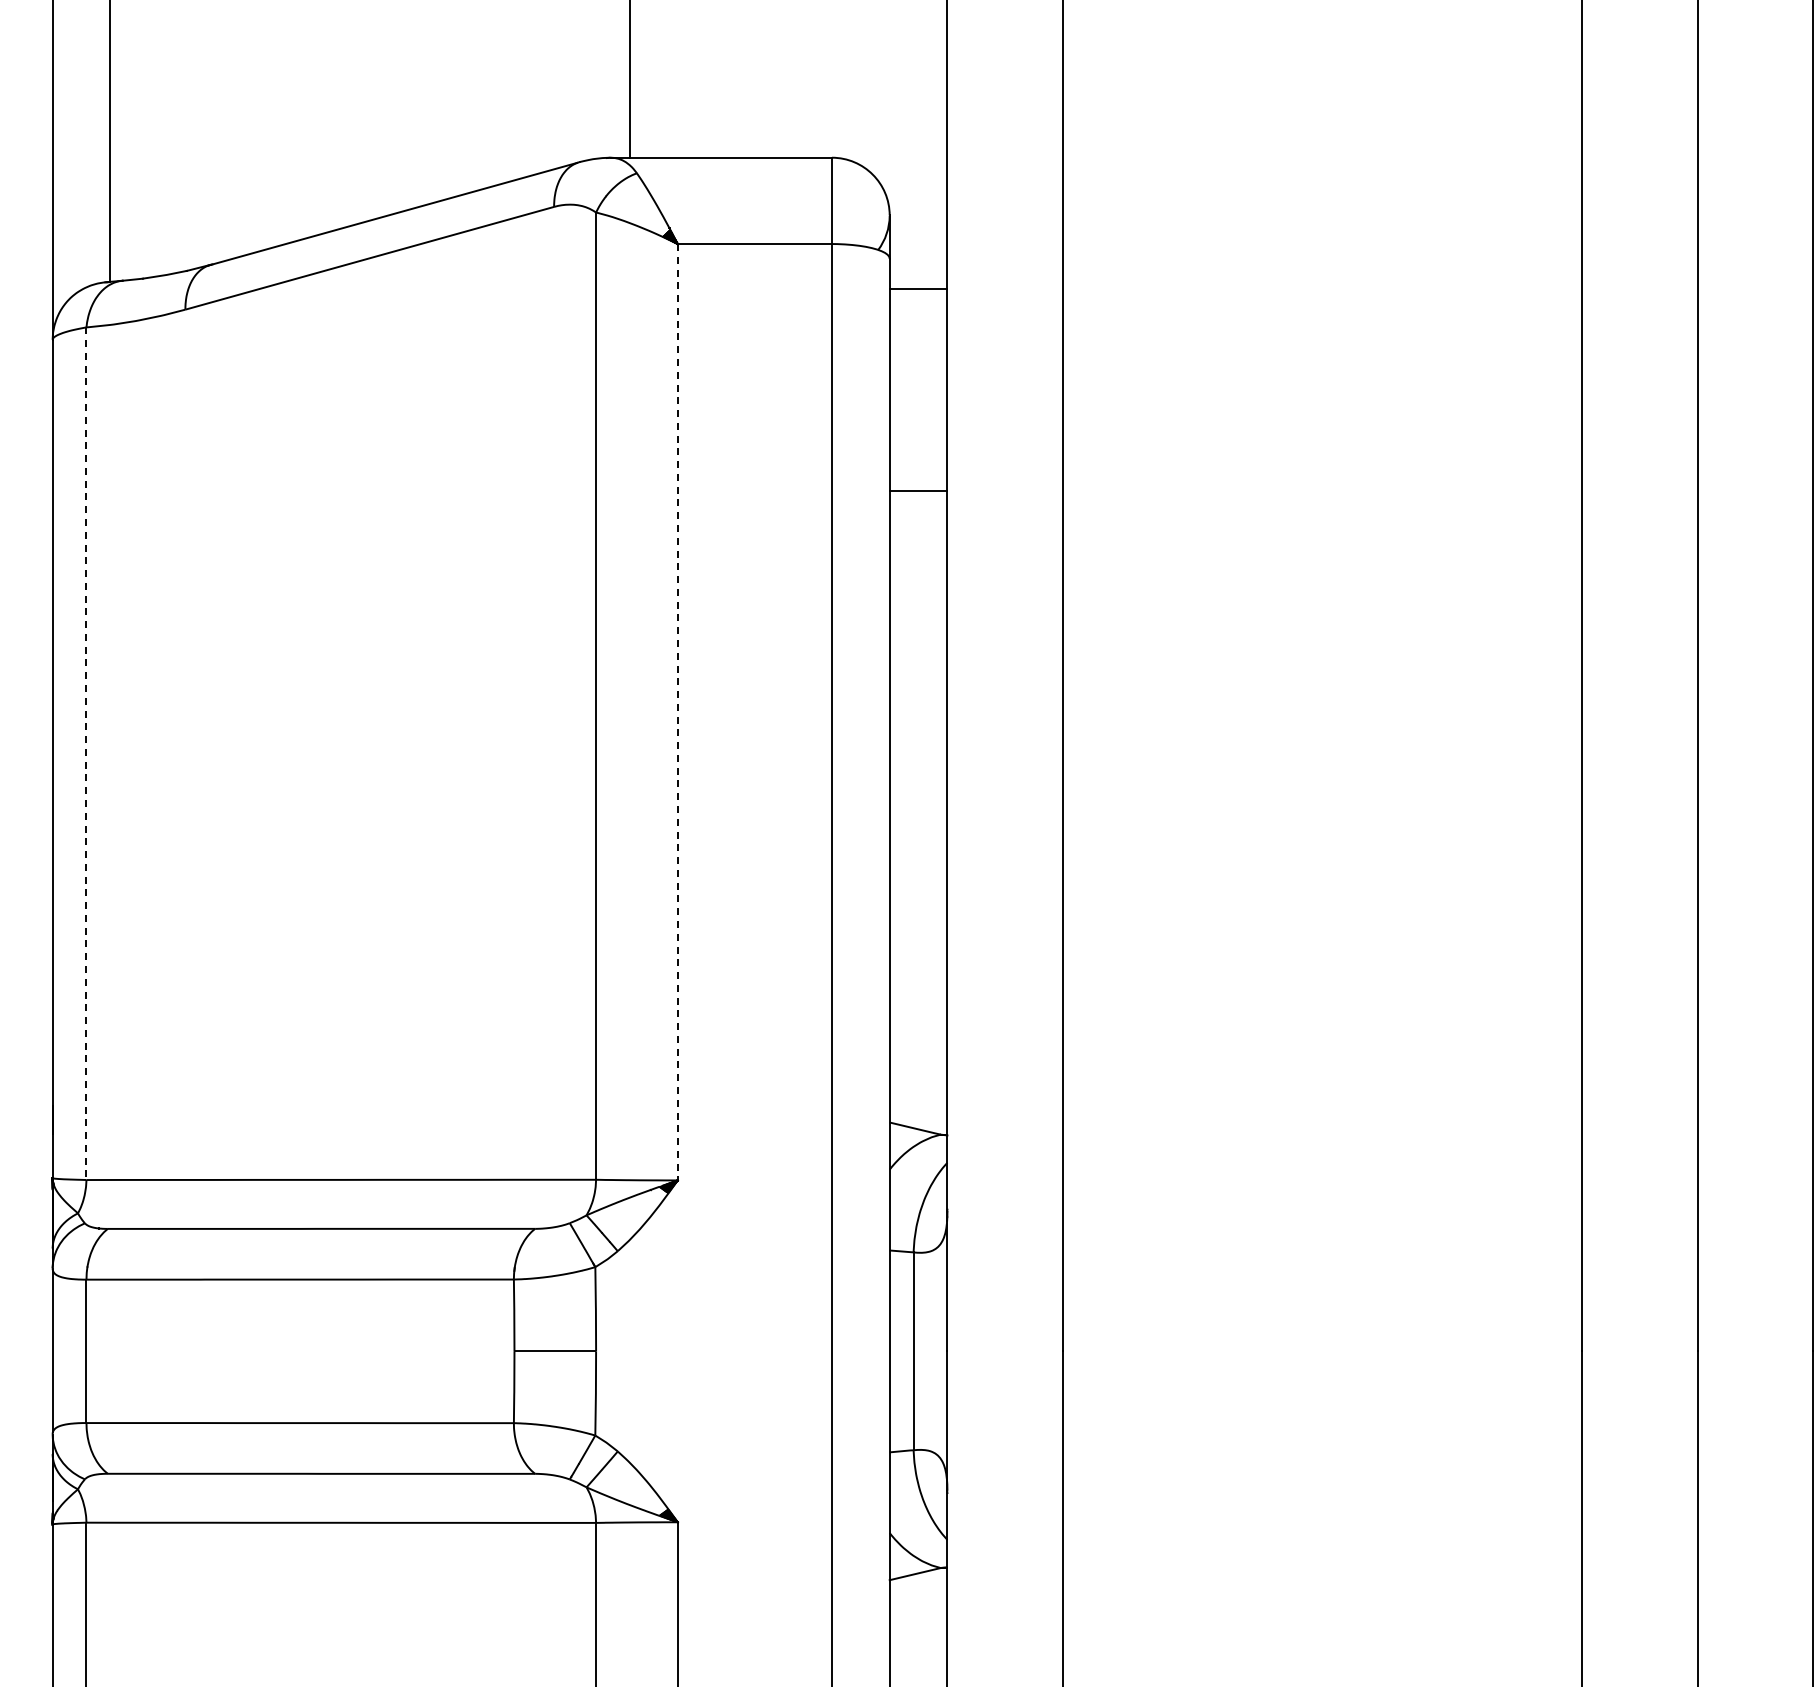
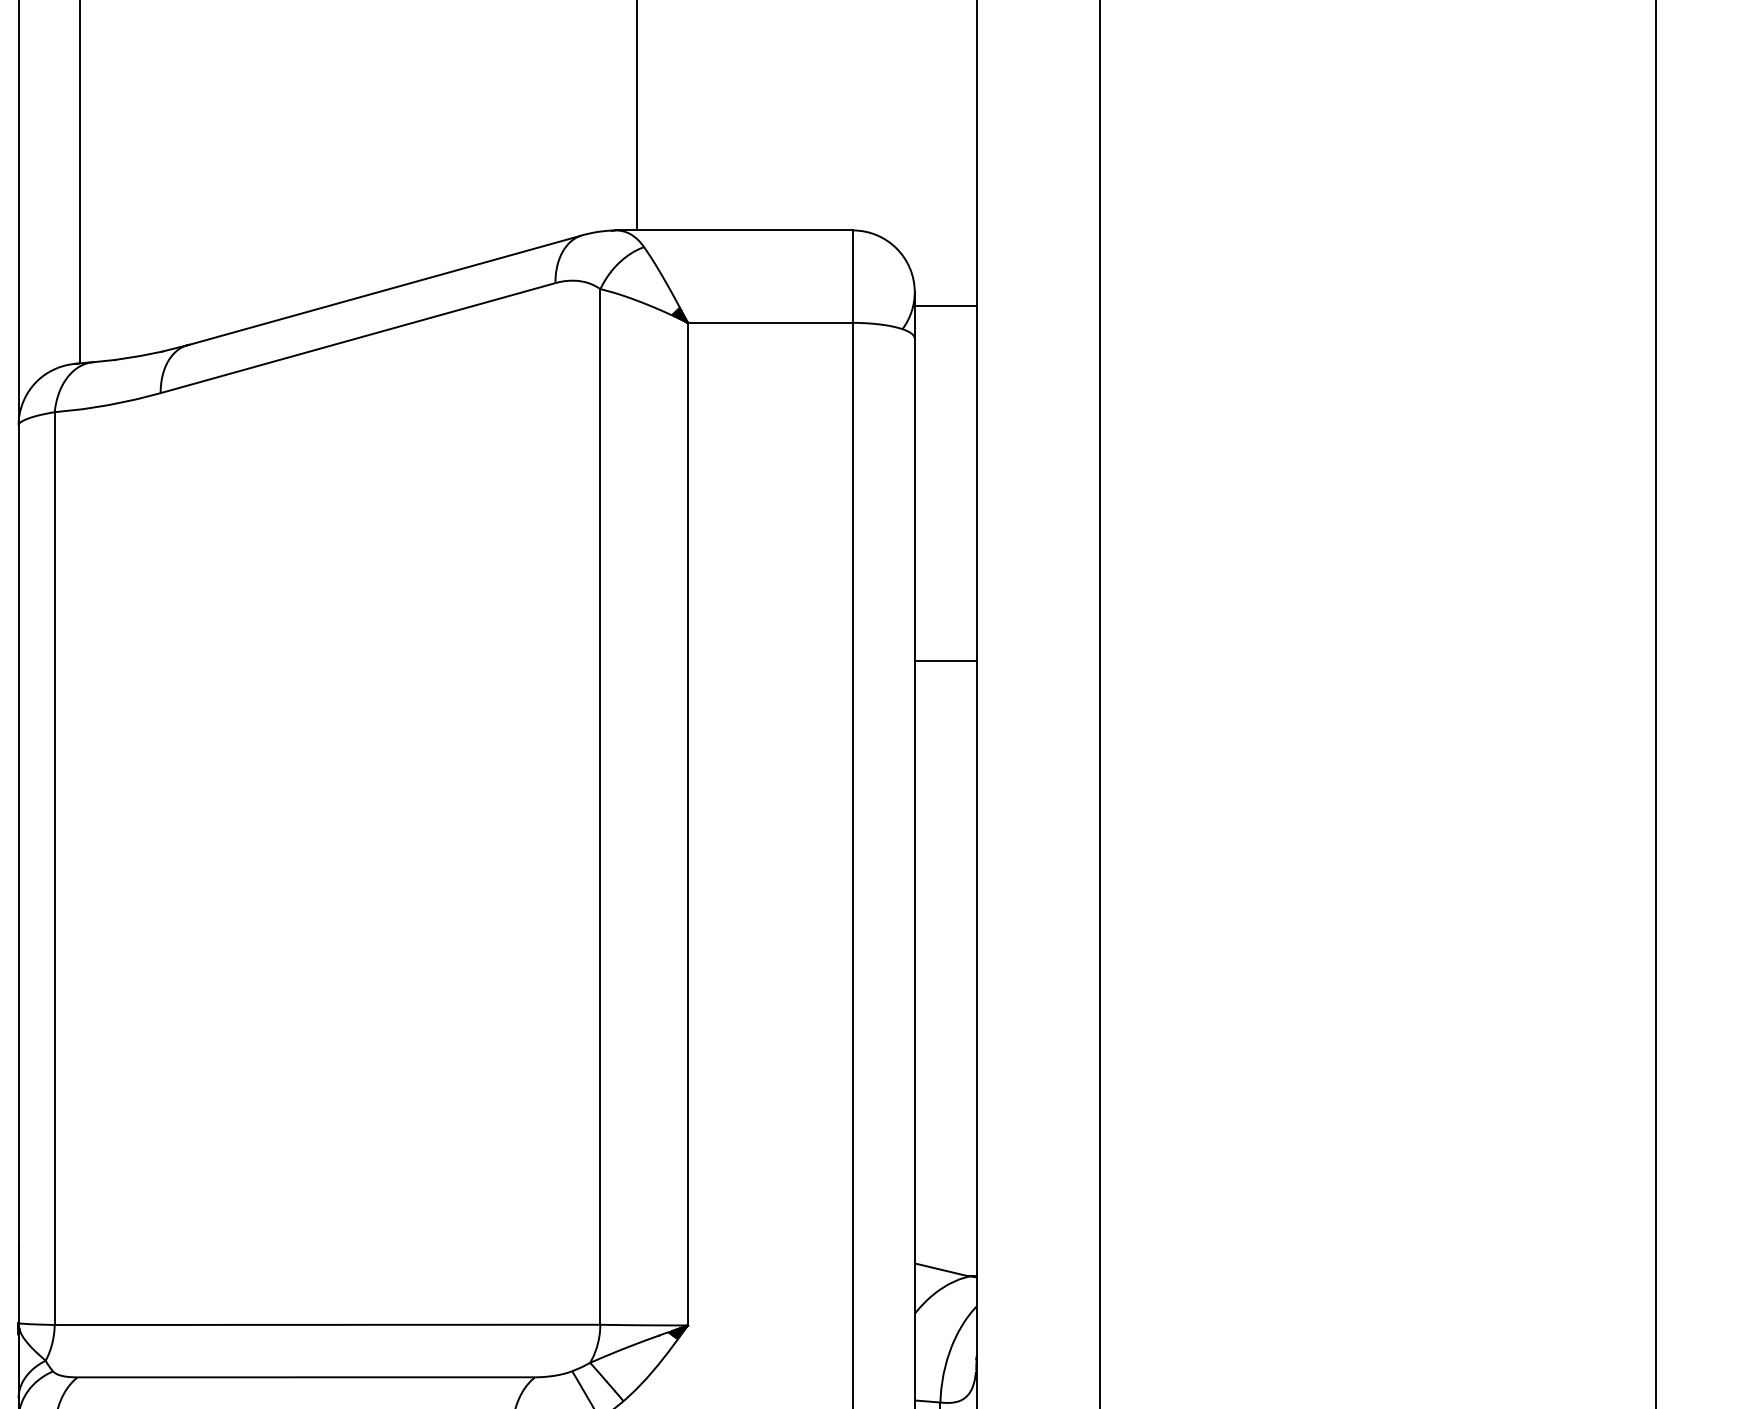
line: (918, 289) -> (945, 306), moved
line: (918, 490) -> (945, 660), moved
line: (677, 712) -> (687, 824), dashed -> solid
line: (86, 754) -> (54, 869), dashed -> solid

